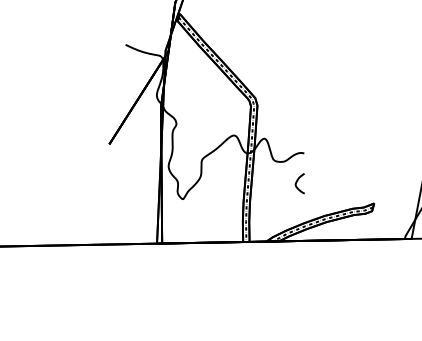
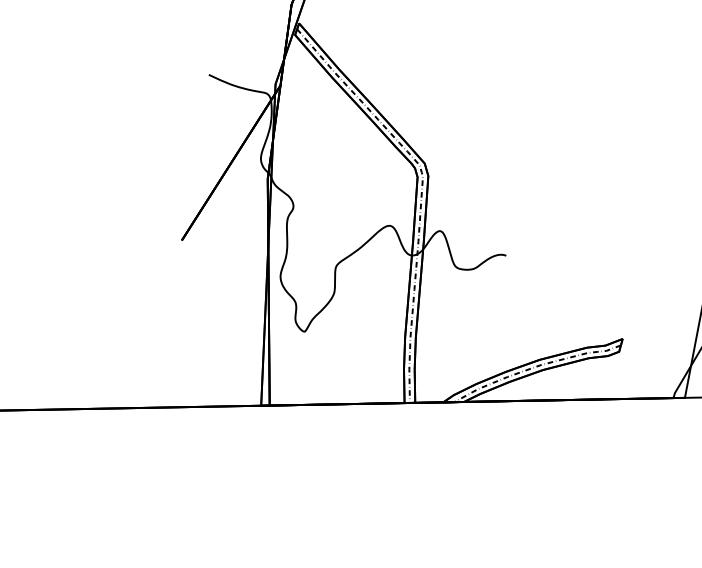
curve: (297, 182) -> (494, 303), removed

